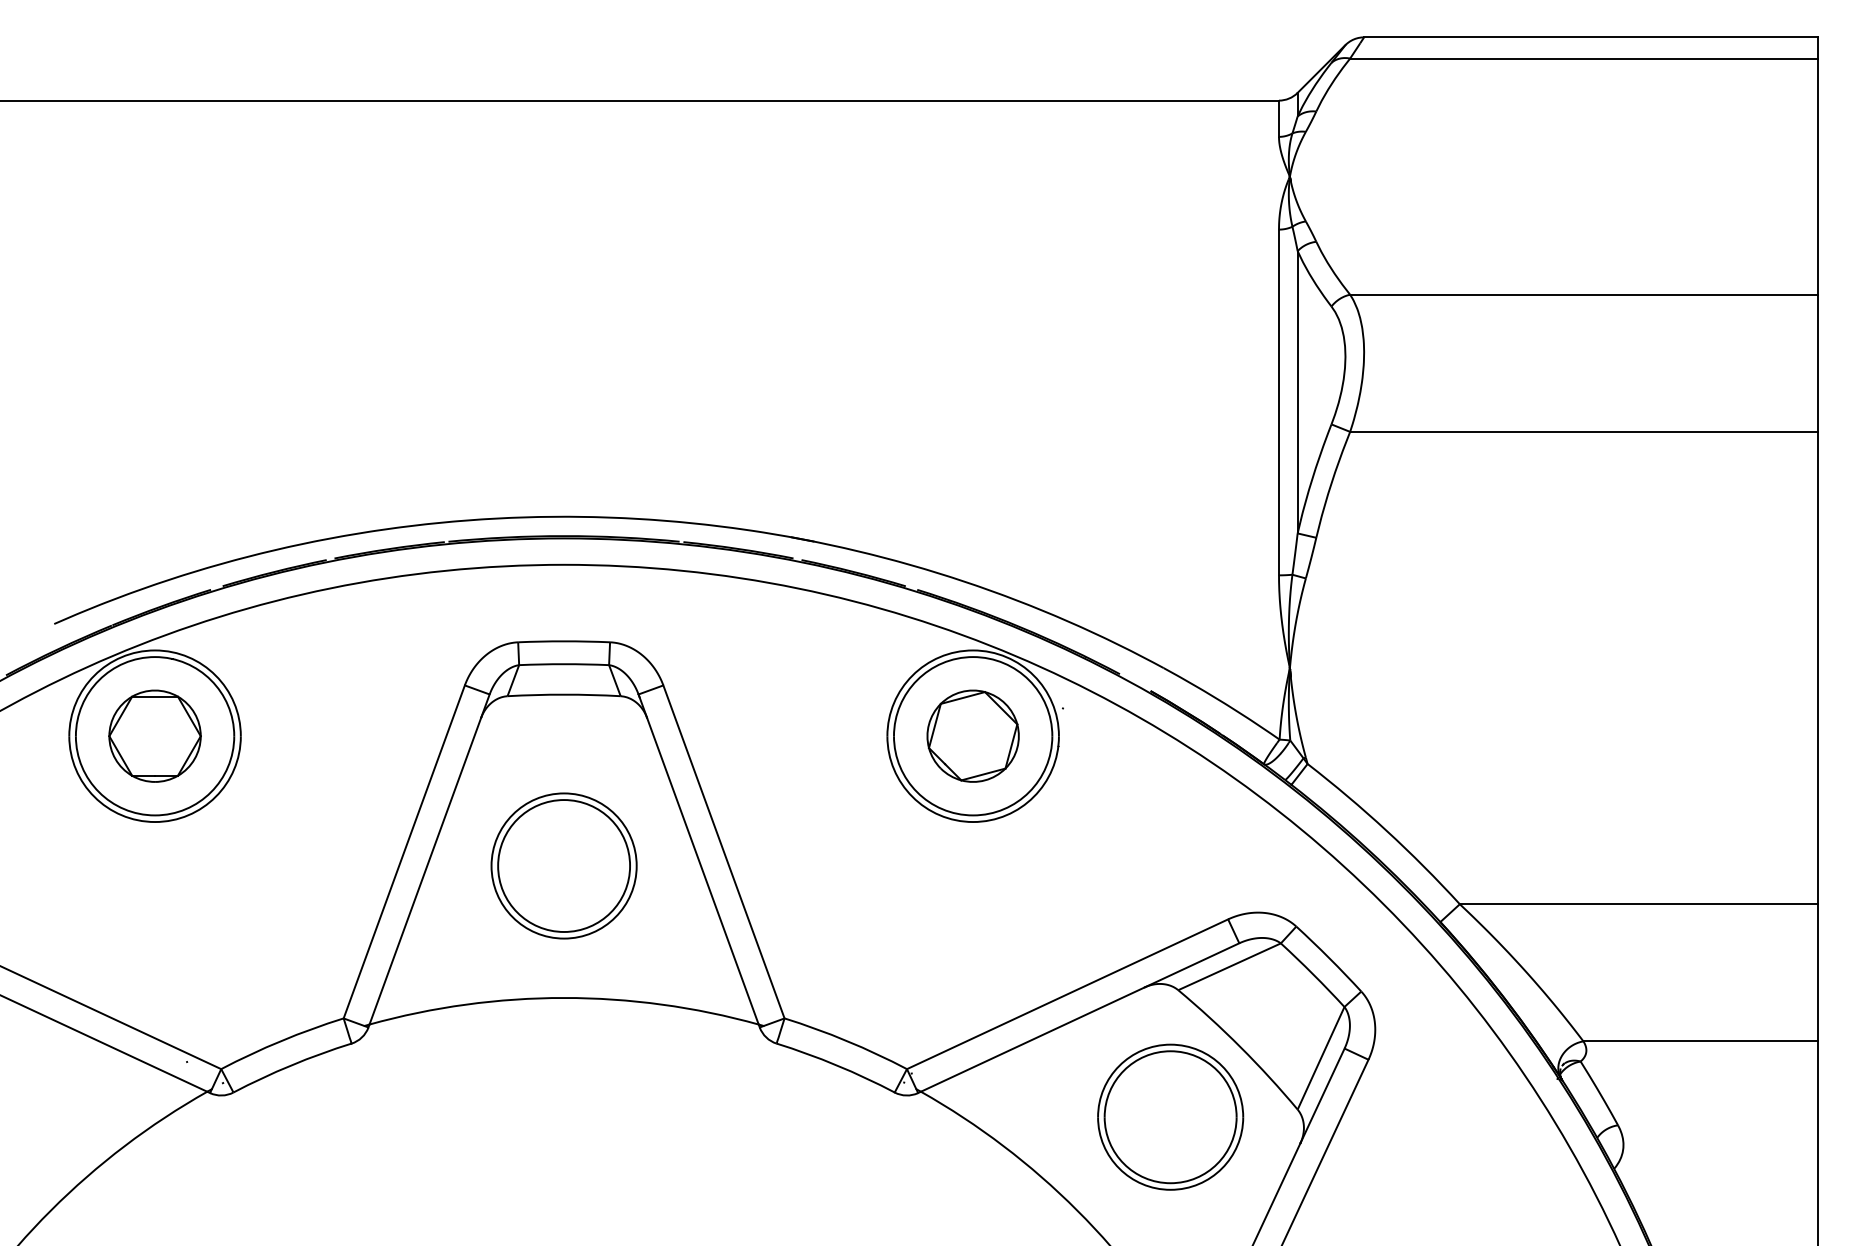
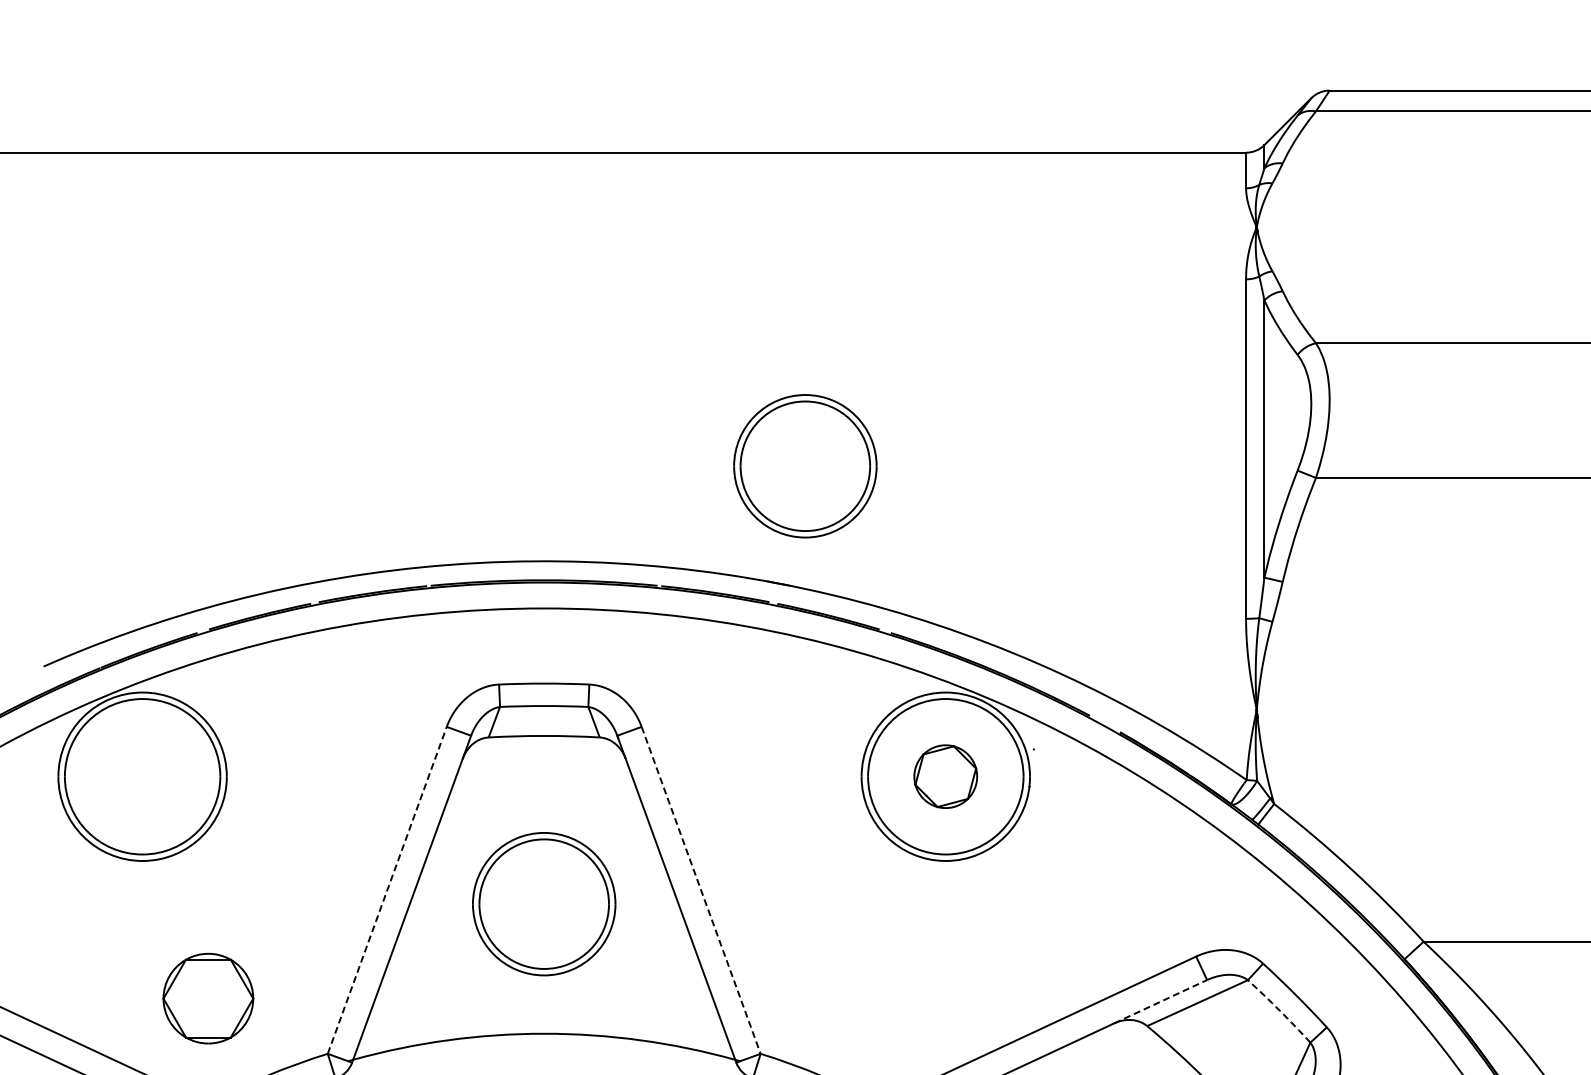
part: (829, 419) -> (804, 465), added
part: (154, 735) -> (207, 997), moved
part: (972, 735) -> (945, 776), size x0.7
line: (404, 851) -> (387, 889), solid -> dashed
line: (724, 852) -> (701, 890), solid -> dashed
line: (1192, 965) -> (1161, 1001), solid -> dashed
arc: (1313, 974) -> (1279, 1010), solid -> dashed

